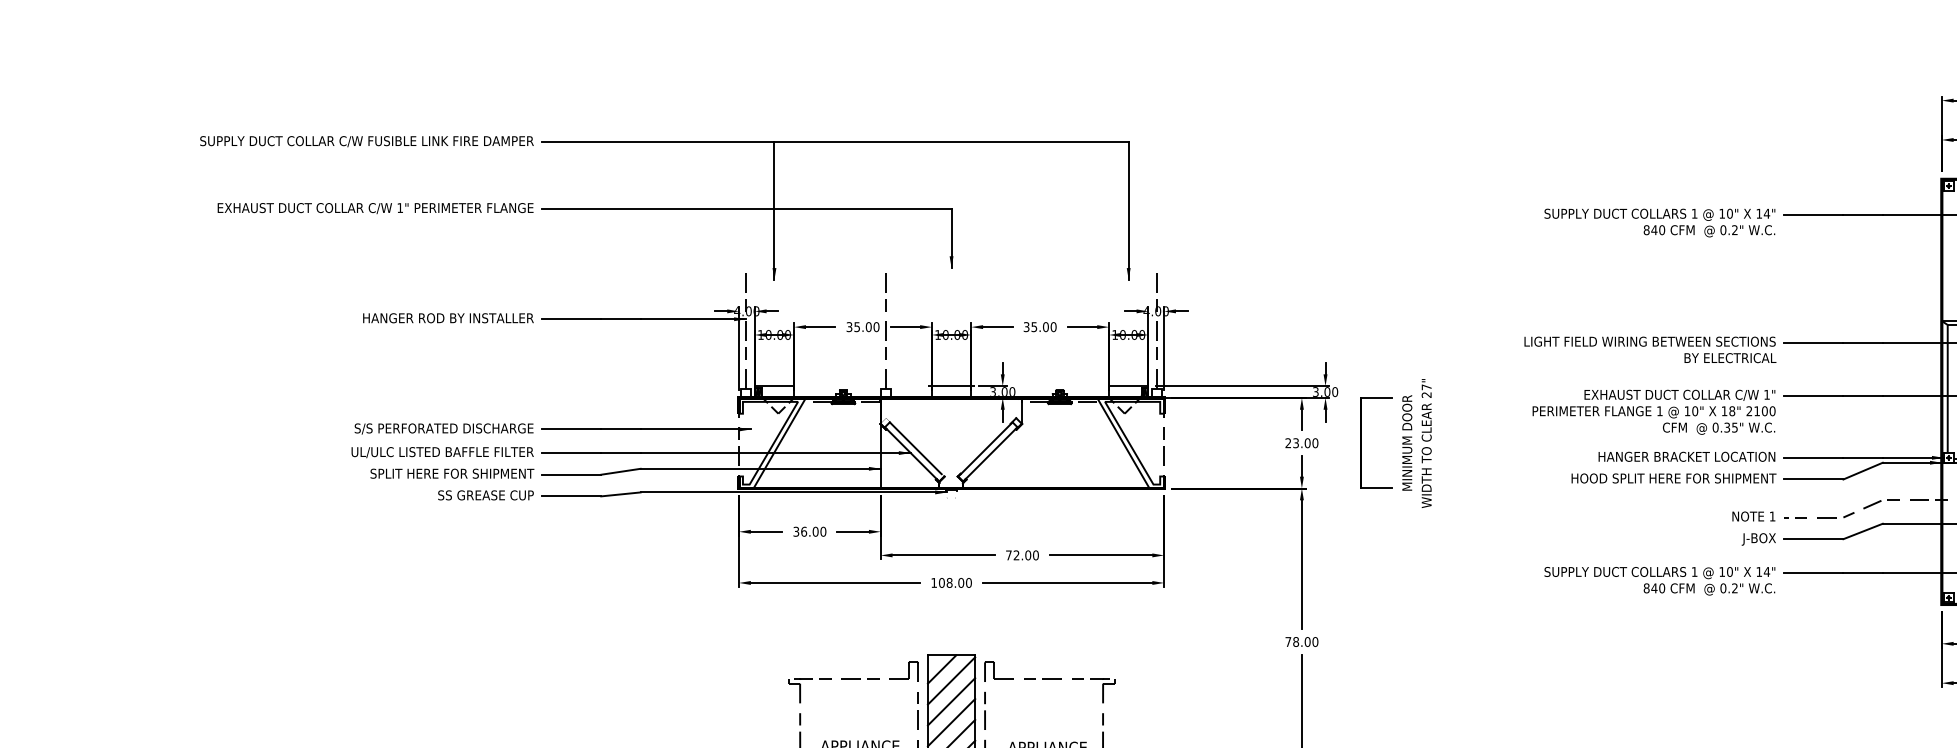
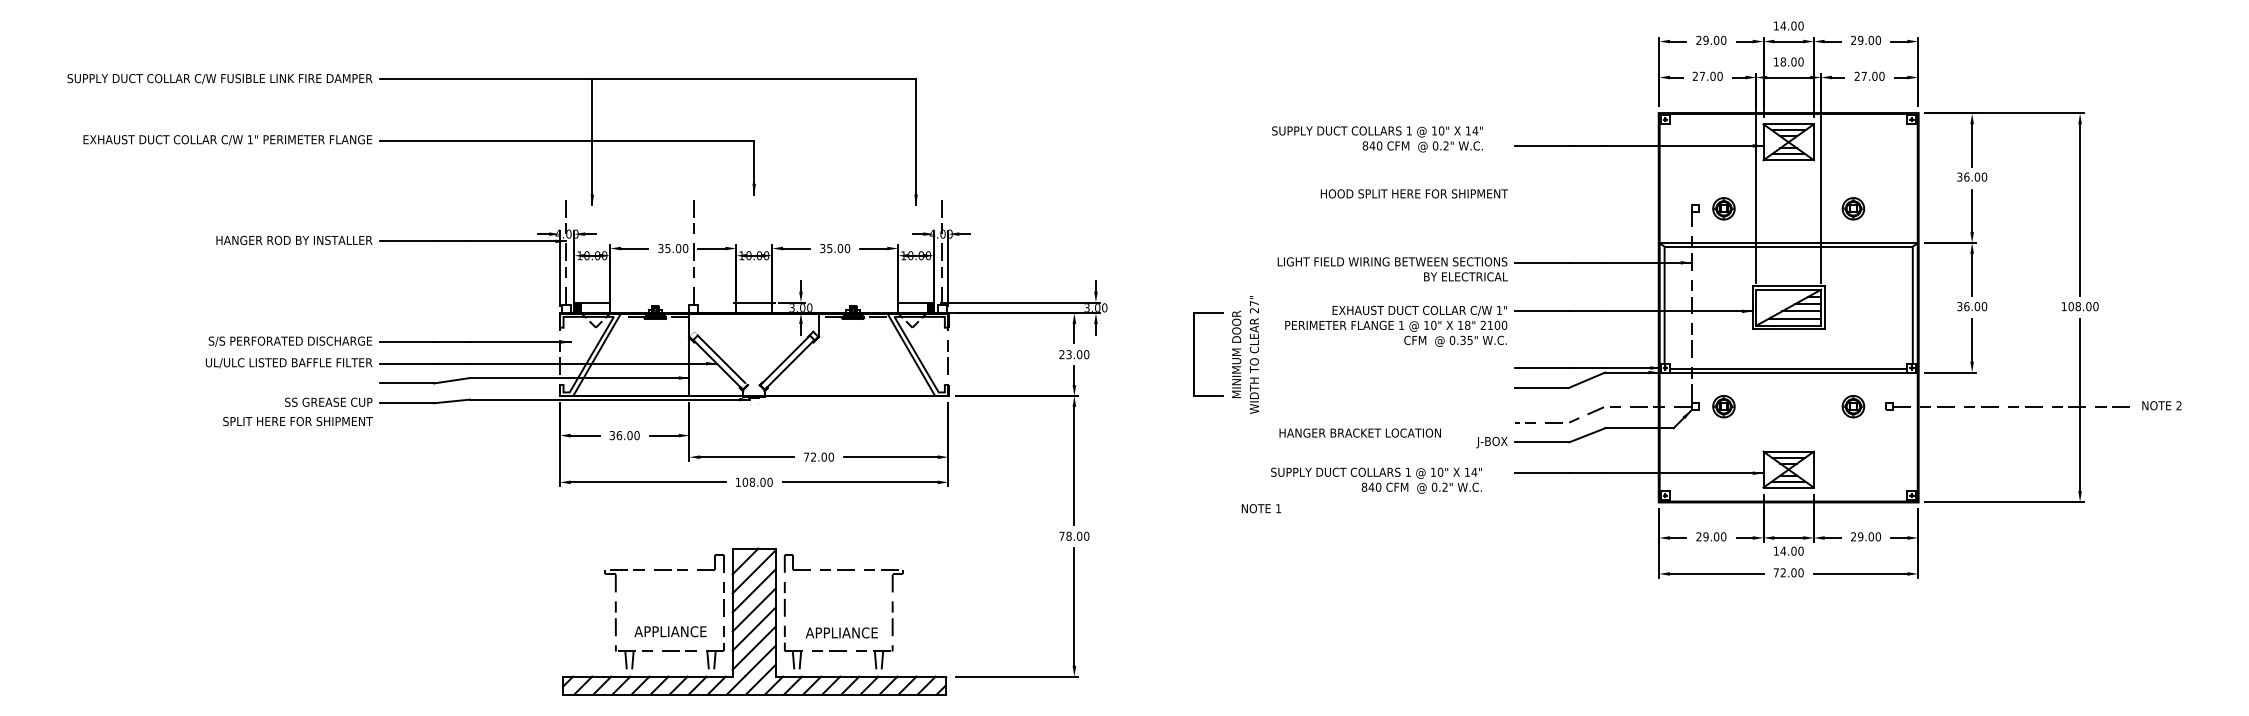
text: (1659, 223) -> (1377, 139), moved
part: (1402, 443) -> (1232, 354), moved
text: (1686, 456) -> (1359, 432), moved
text: (451, 473) -> (297, 421), moved
text: (1672, 478) -> (1413, 193), moved
text: (1752, 516) -> (1260, 508), moved
text: (1659, 580) -> (1376, 480), moved

